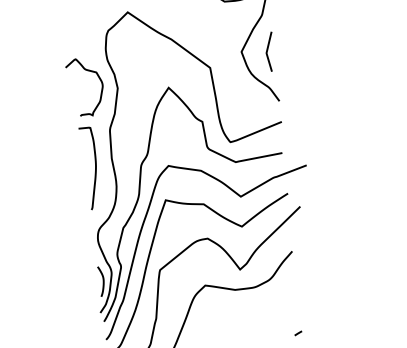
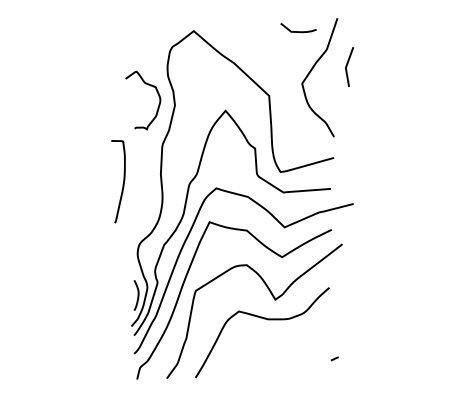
curve: (268, 51) -> (347, 66), moved
curve: (95, 167) -> (123, 181), moved
curve: (298, 333) -> (334, 358), moved

